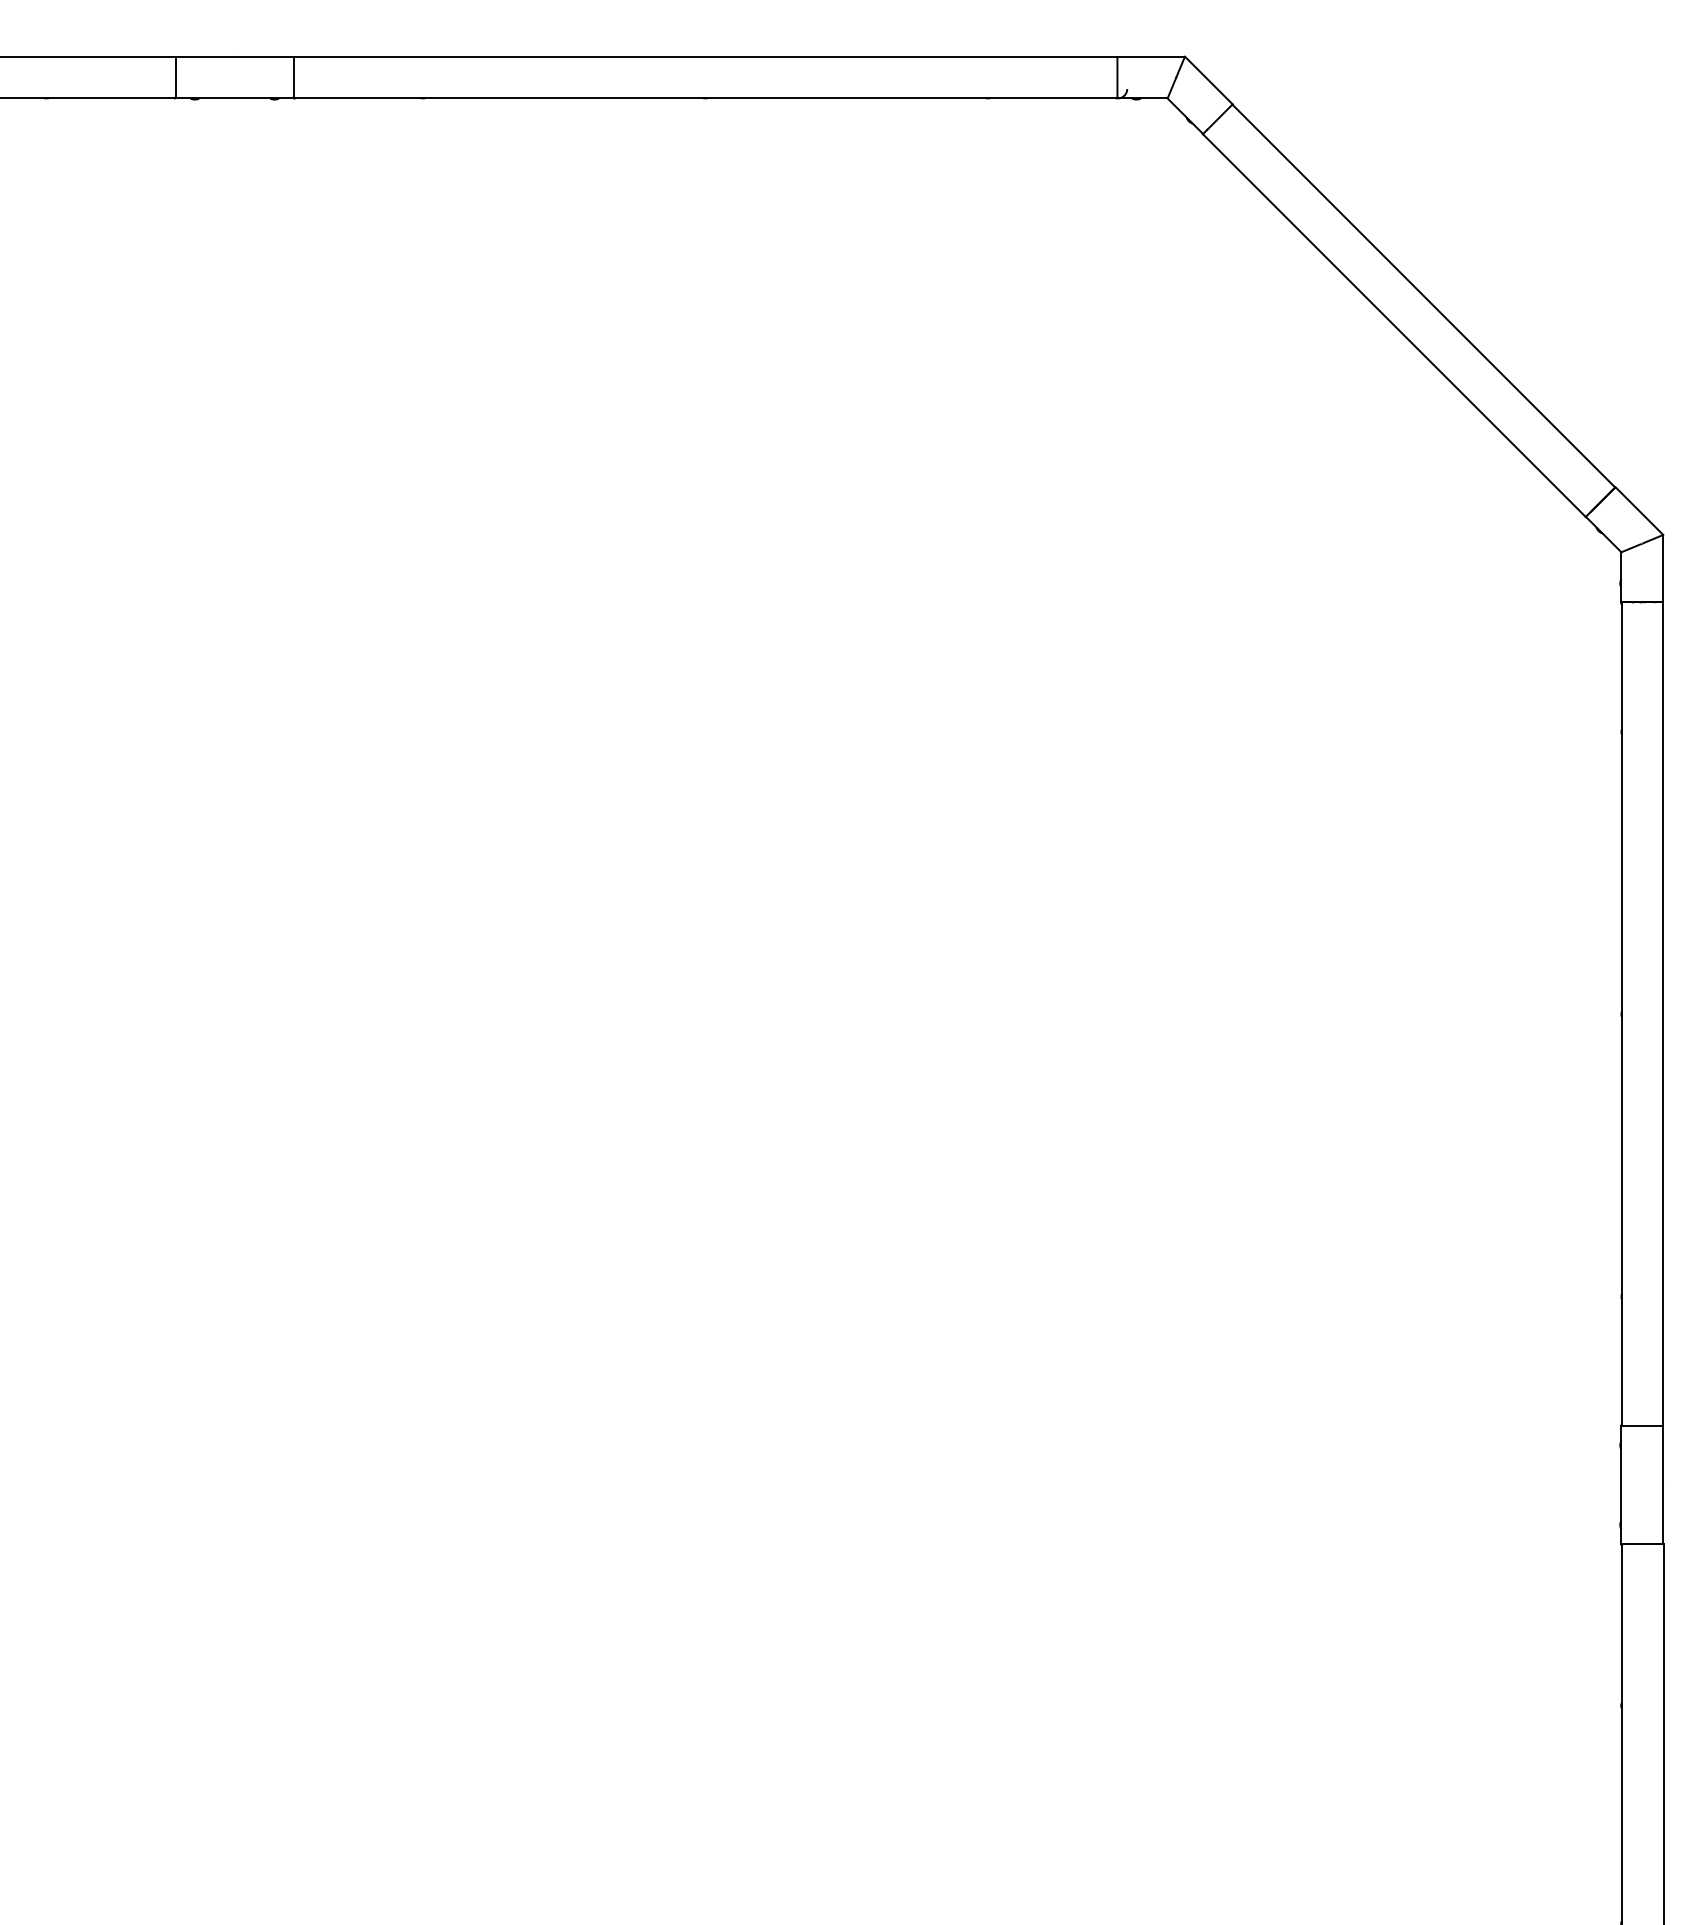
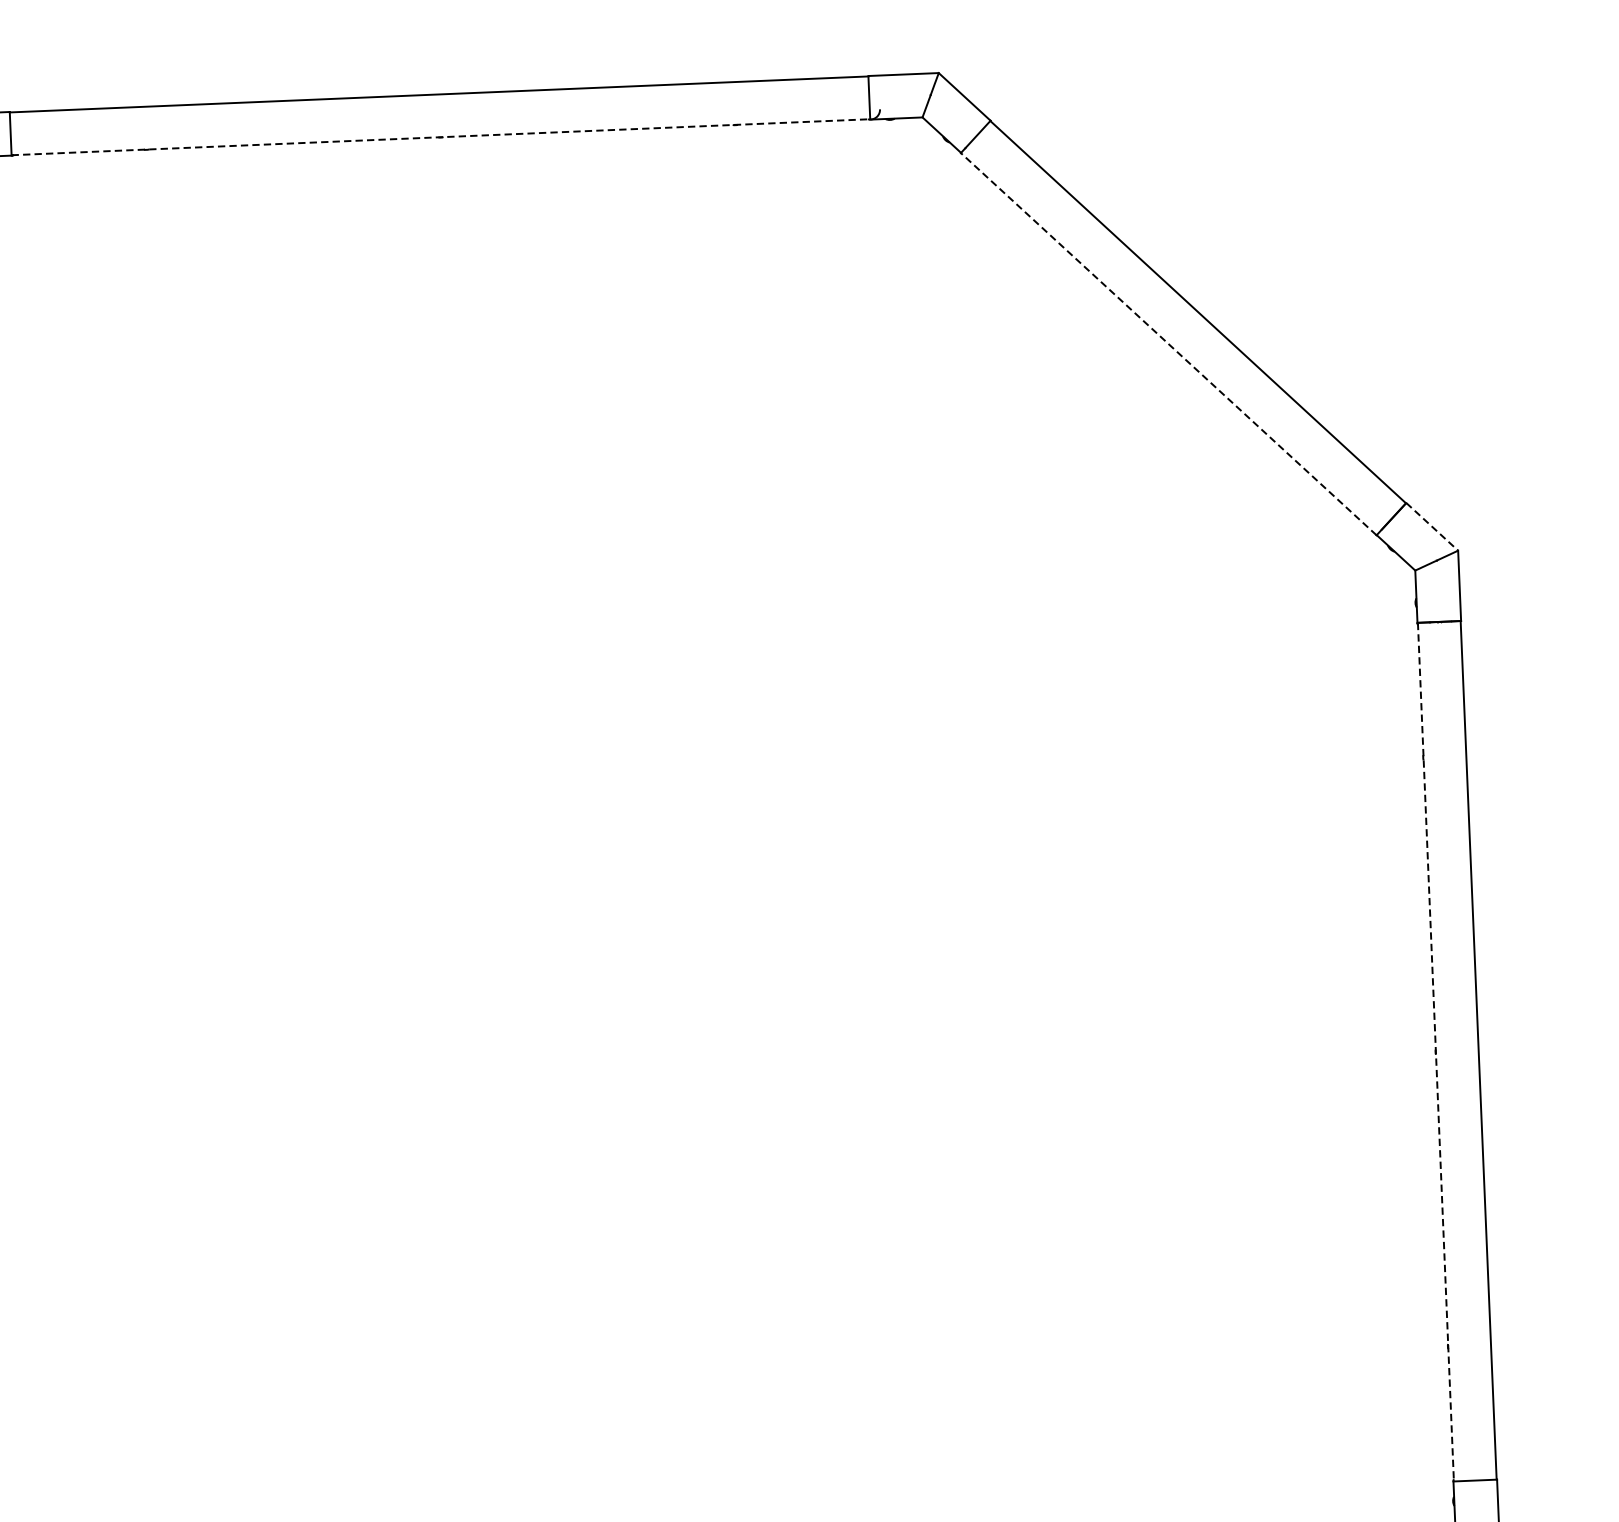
line: (705, 98) -> (440, 137), solid -> dashed
line: (1394, 325) -> (1168, 344), solid -> dashed
line: (1639, 511) -> (1432, 527), solid -> dashed
line: (1621, 1014) -> (1435, 1052), solid -> dashed

